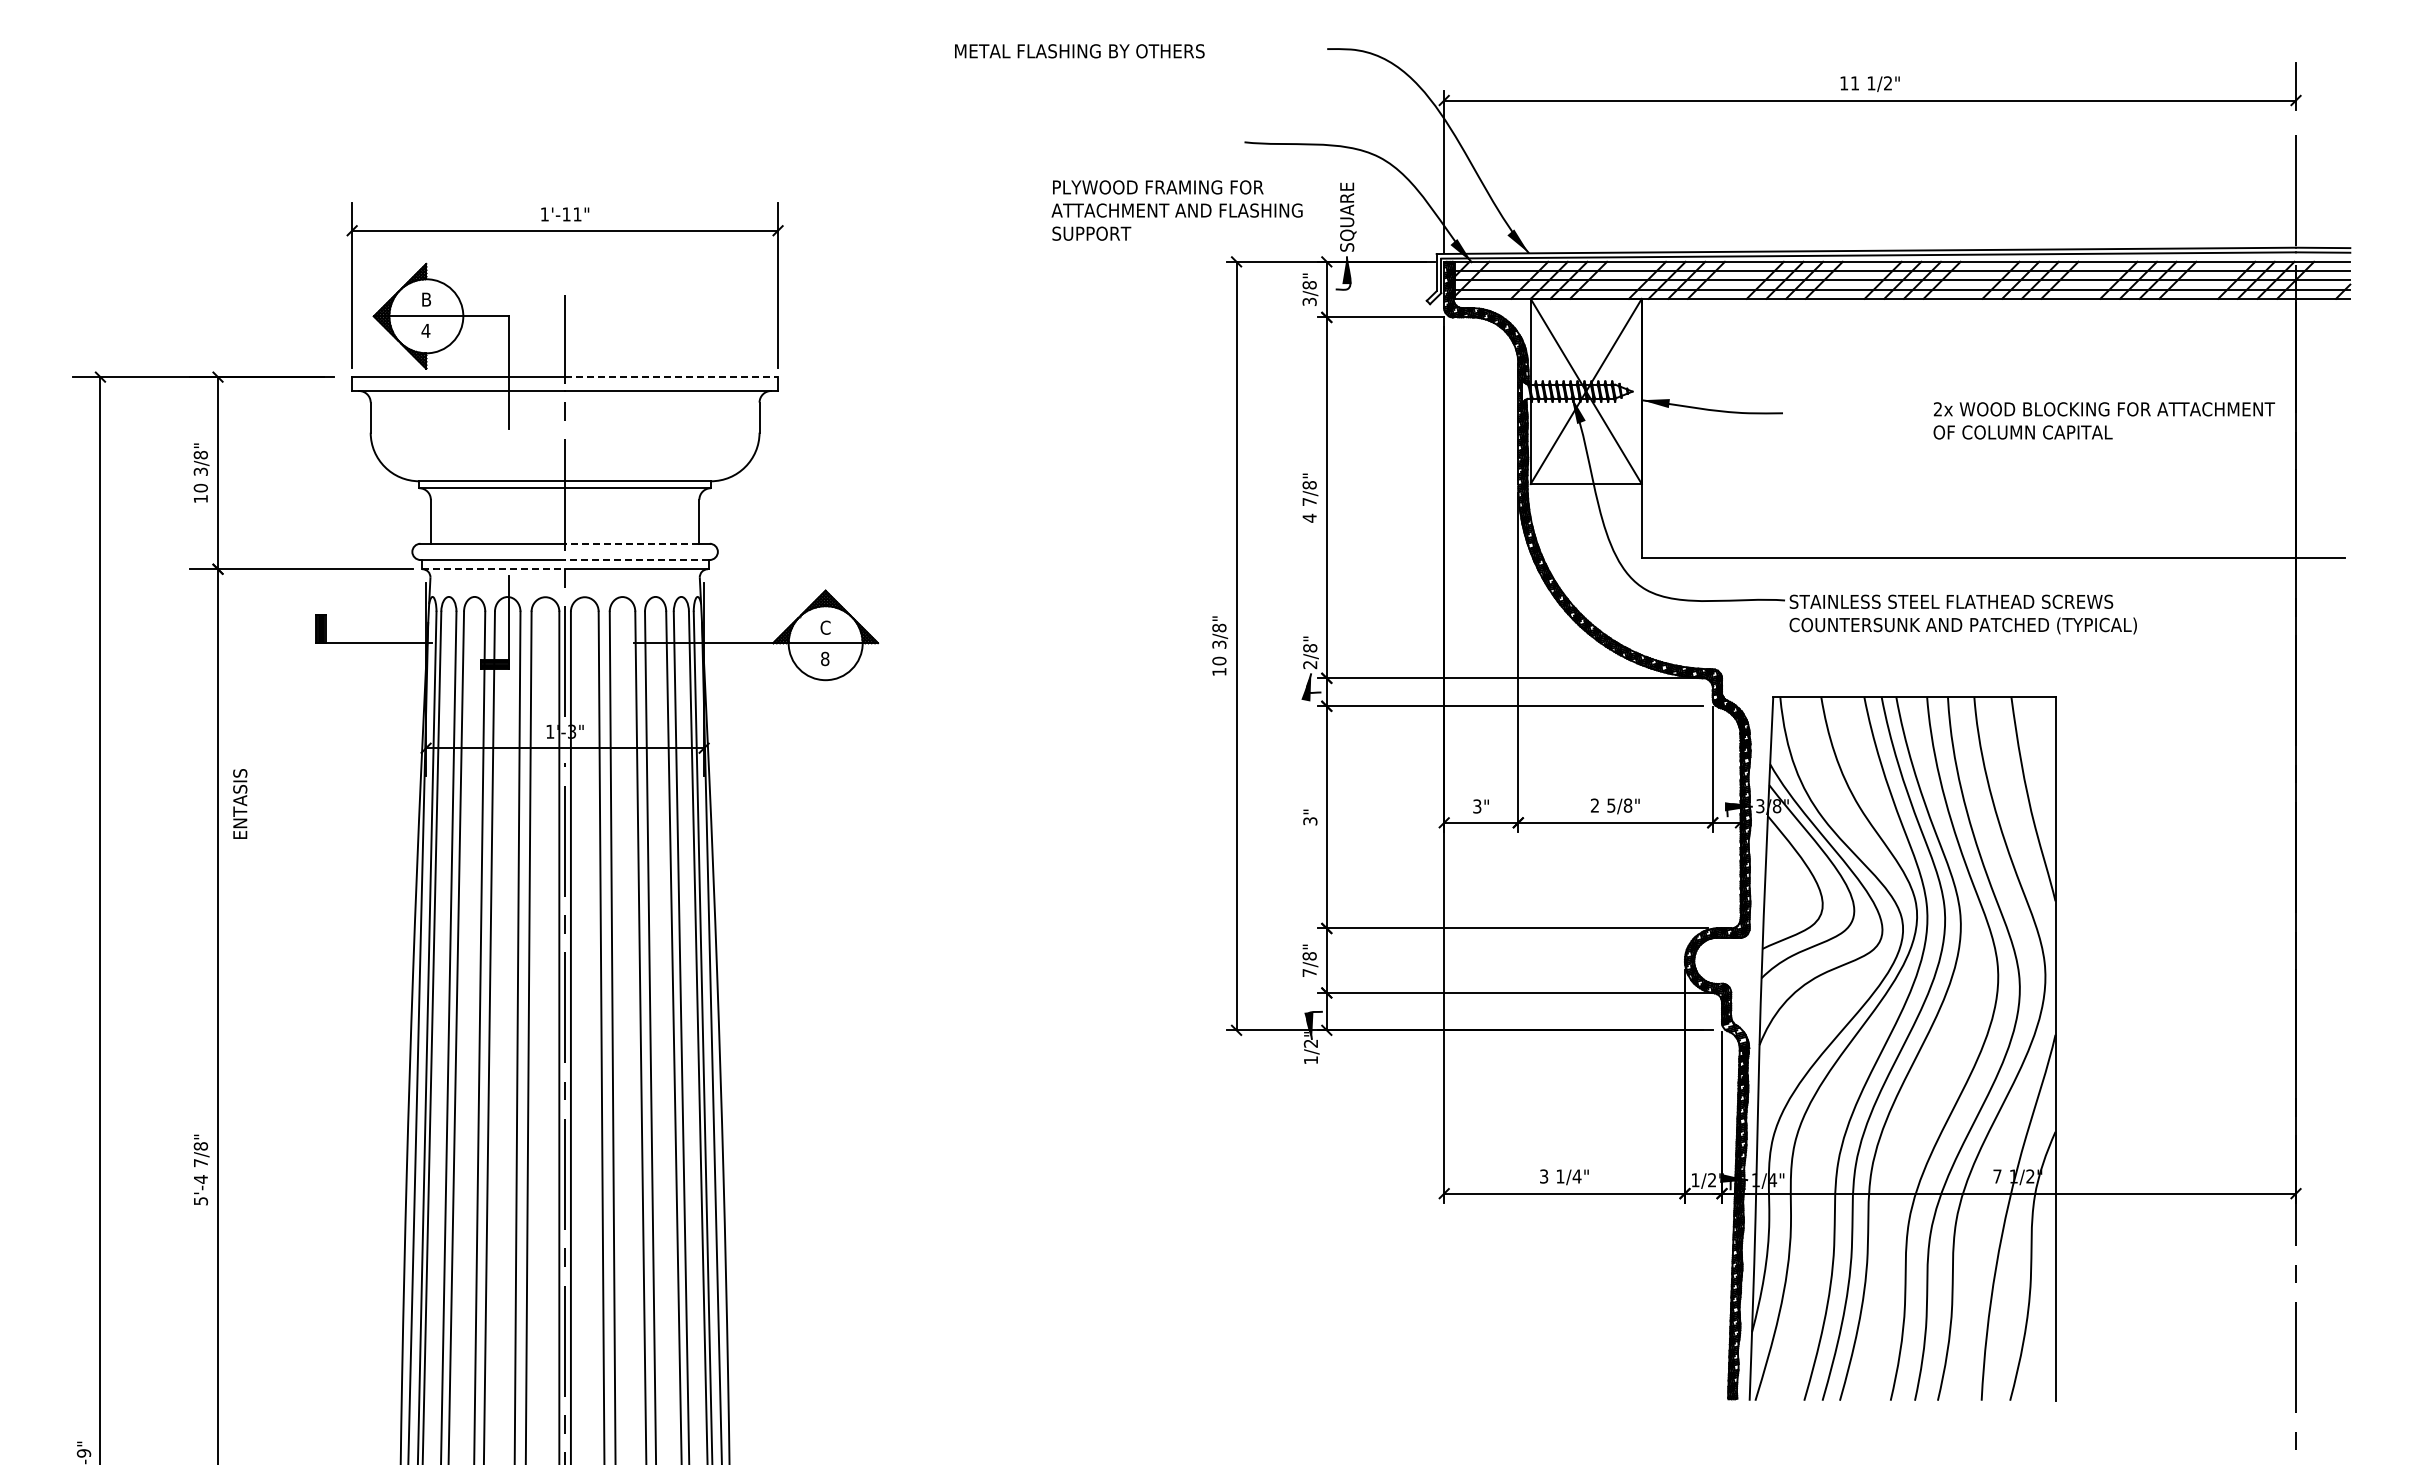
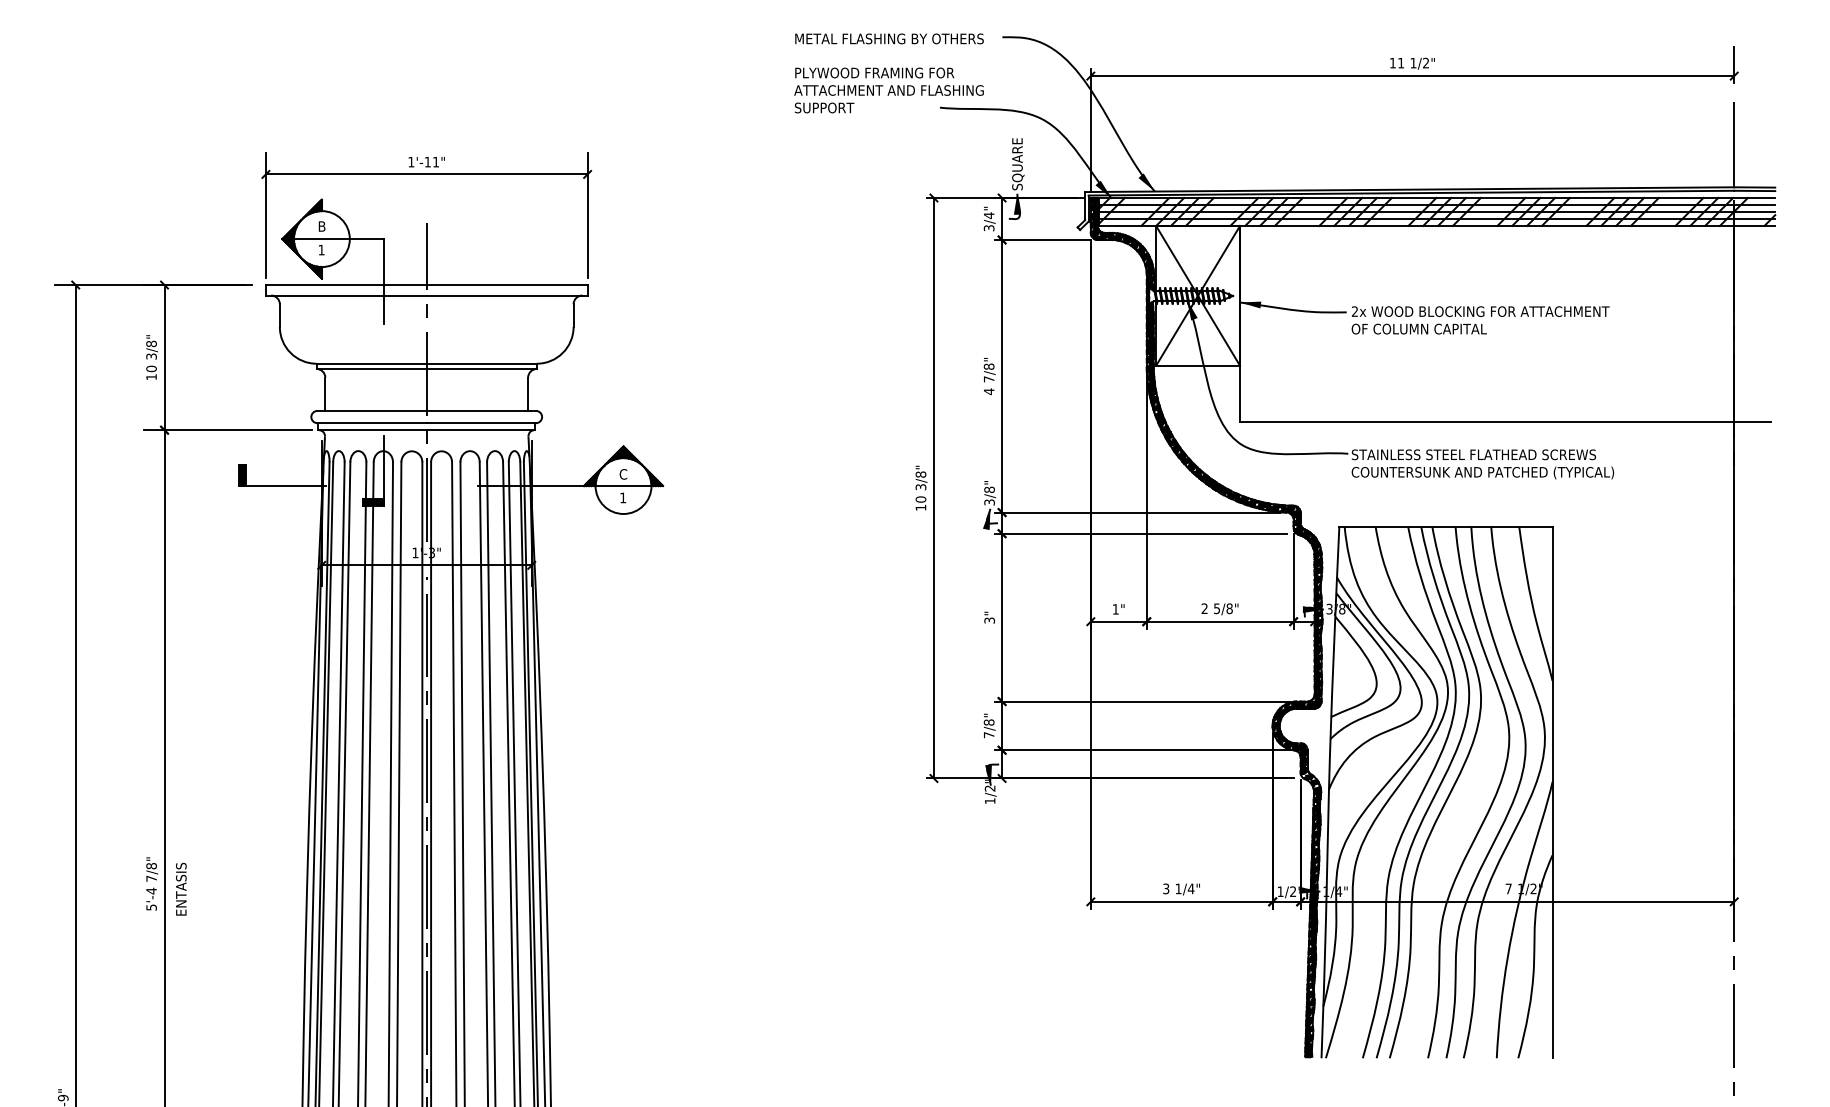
text: (1079, 51) -> (889, 39), moved
text: (1176, 210) -> (888, 90), moved
text: (1309, 284) -> (989, 215), 3/8" -> 3/4"
text: (425, 330) -> (321, 249), 4 -> 1
line: (672, 377) -> (507, 285), dashed -> solid
text: (2104, 420) -> (1480, 320), moved
line: (631, 543) -> (476, 410), dashed -> solid
line: (636, 559) -> (480, 422), dashed -> solid
line: (493, 569) -> (372, 430), dashed -> solid
text: (825, 658) -> (623, 497), 8 -> 1
text: (1310, 664) -> (989, 502), 2/8" -> 3/8"
text: (240, 803) -> (181, 888), moved
text: (1477, 806) -> (1115, 609), 3" -> 1"

